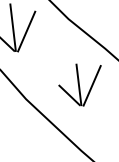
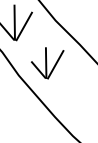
part: (80, 85) -> (47, 63), moved

